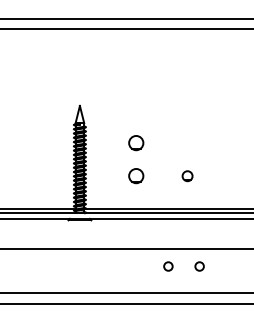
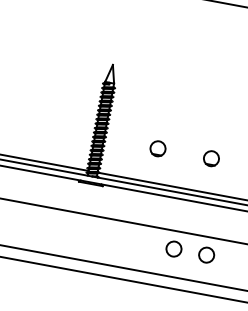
circle: (136, 143) -> (164, 114), removed
circle: (187, 176) -> (211, 159), size x1.43
circle: (168, 266) -> (174, 249), size x1.67
circle: (199, 266) -> (206, 255), size x1.67

